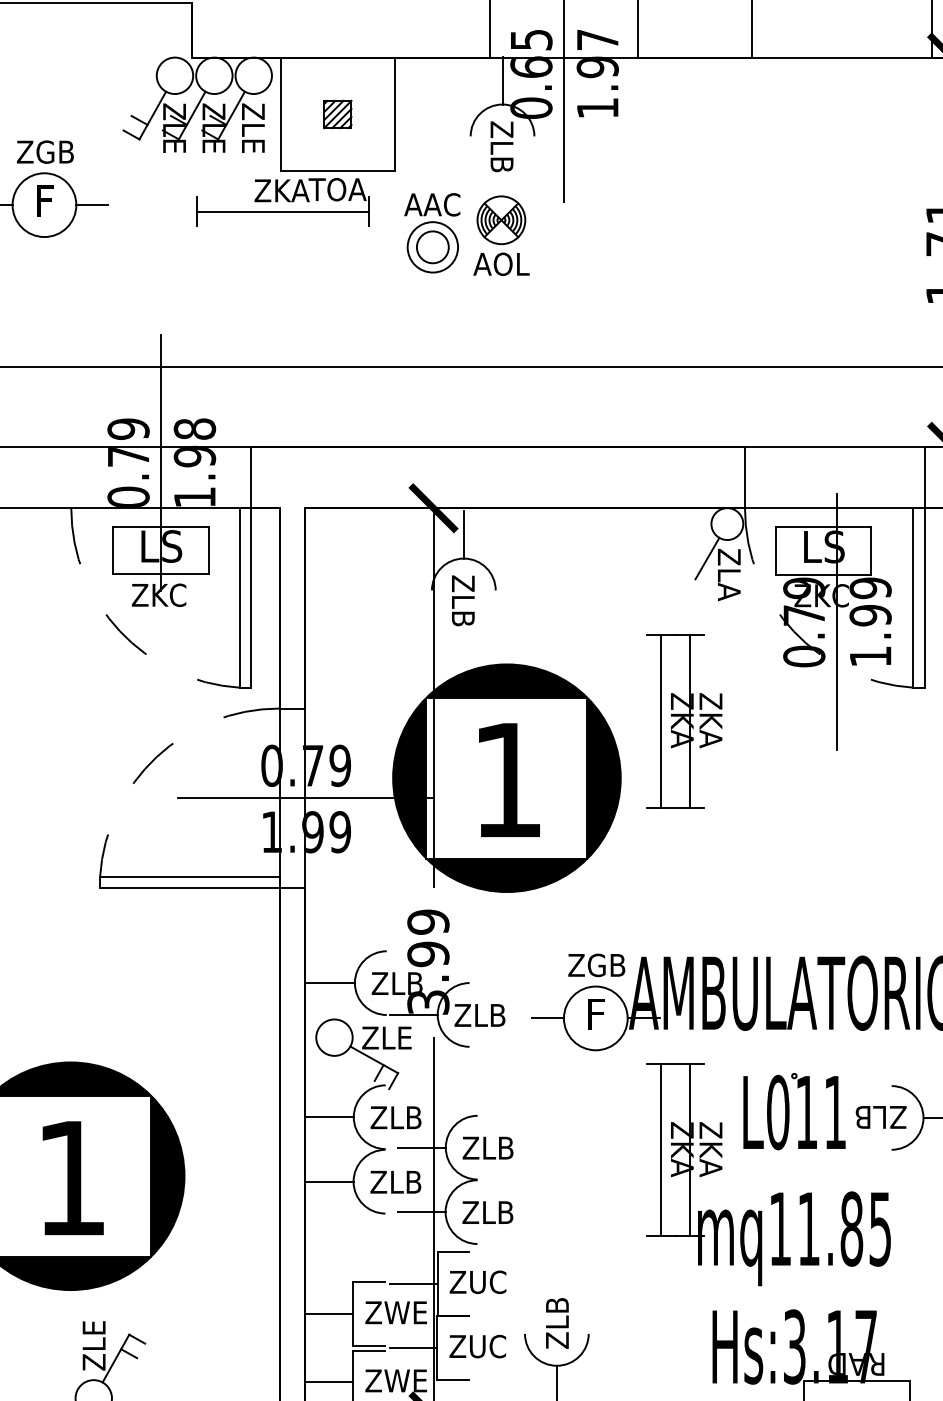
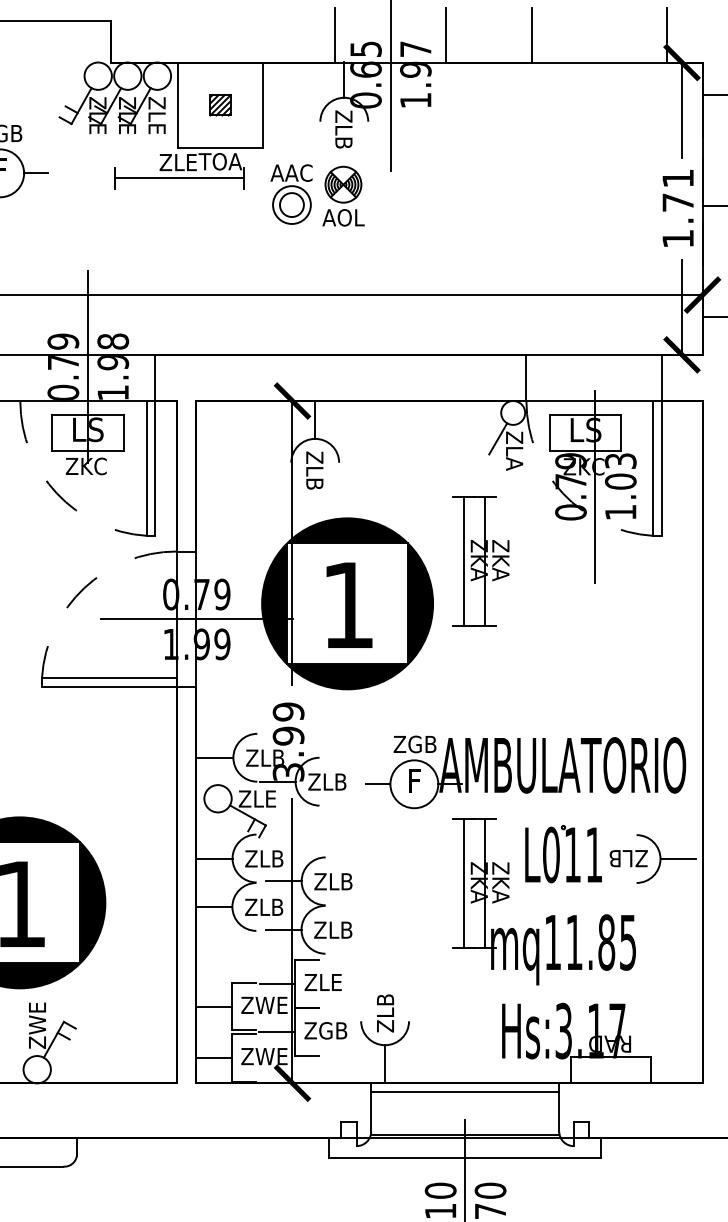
text: (281, 190) -> (178, 162), ZKA -> ZLE
text: (870, 602) -> (620, 471), 1.99 -> 1.03
text: (488, 1282) -> (333, 982), ZUC -> ZLE
text: (94, 1330) -> (37, 1018), ZLE -> ZWE
text: (488, 1346) -> (333, 1030), ZUC -> ZGB

